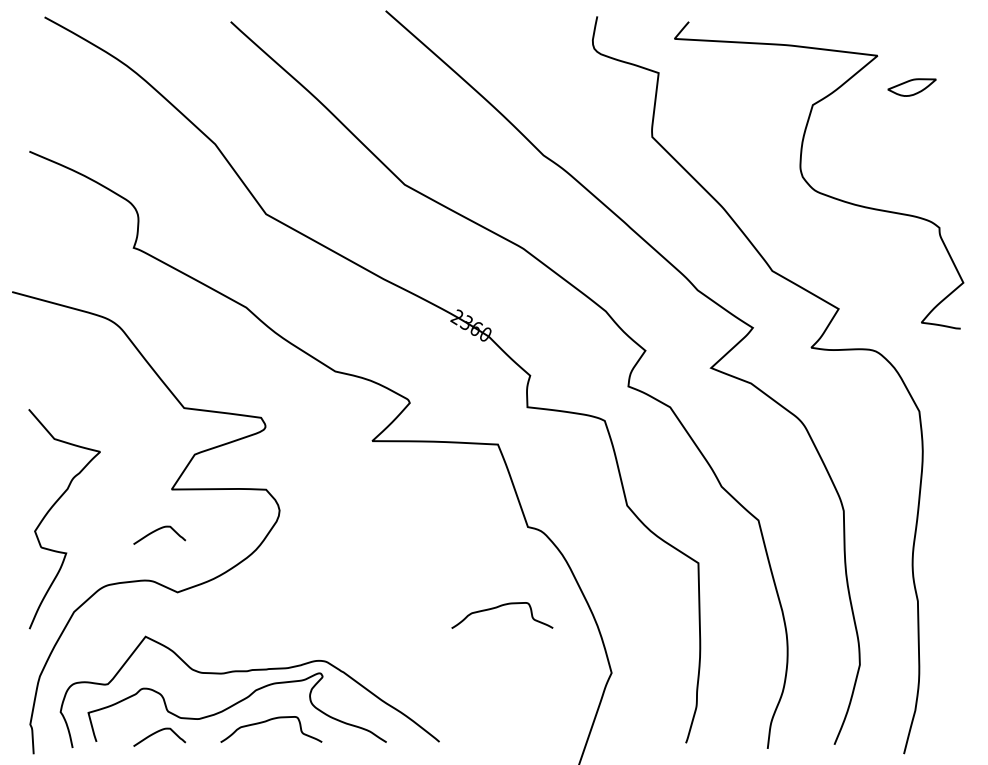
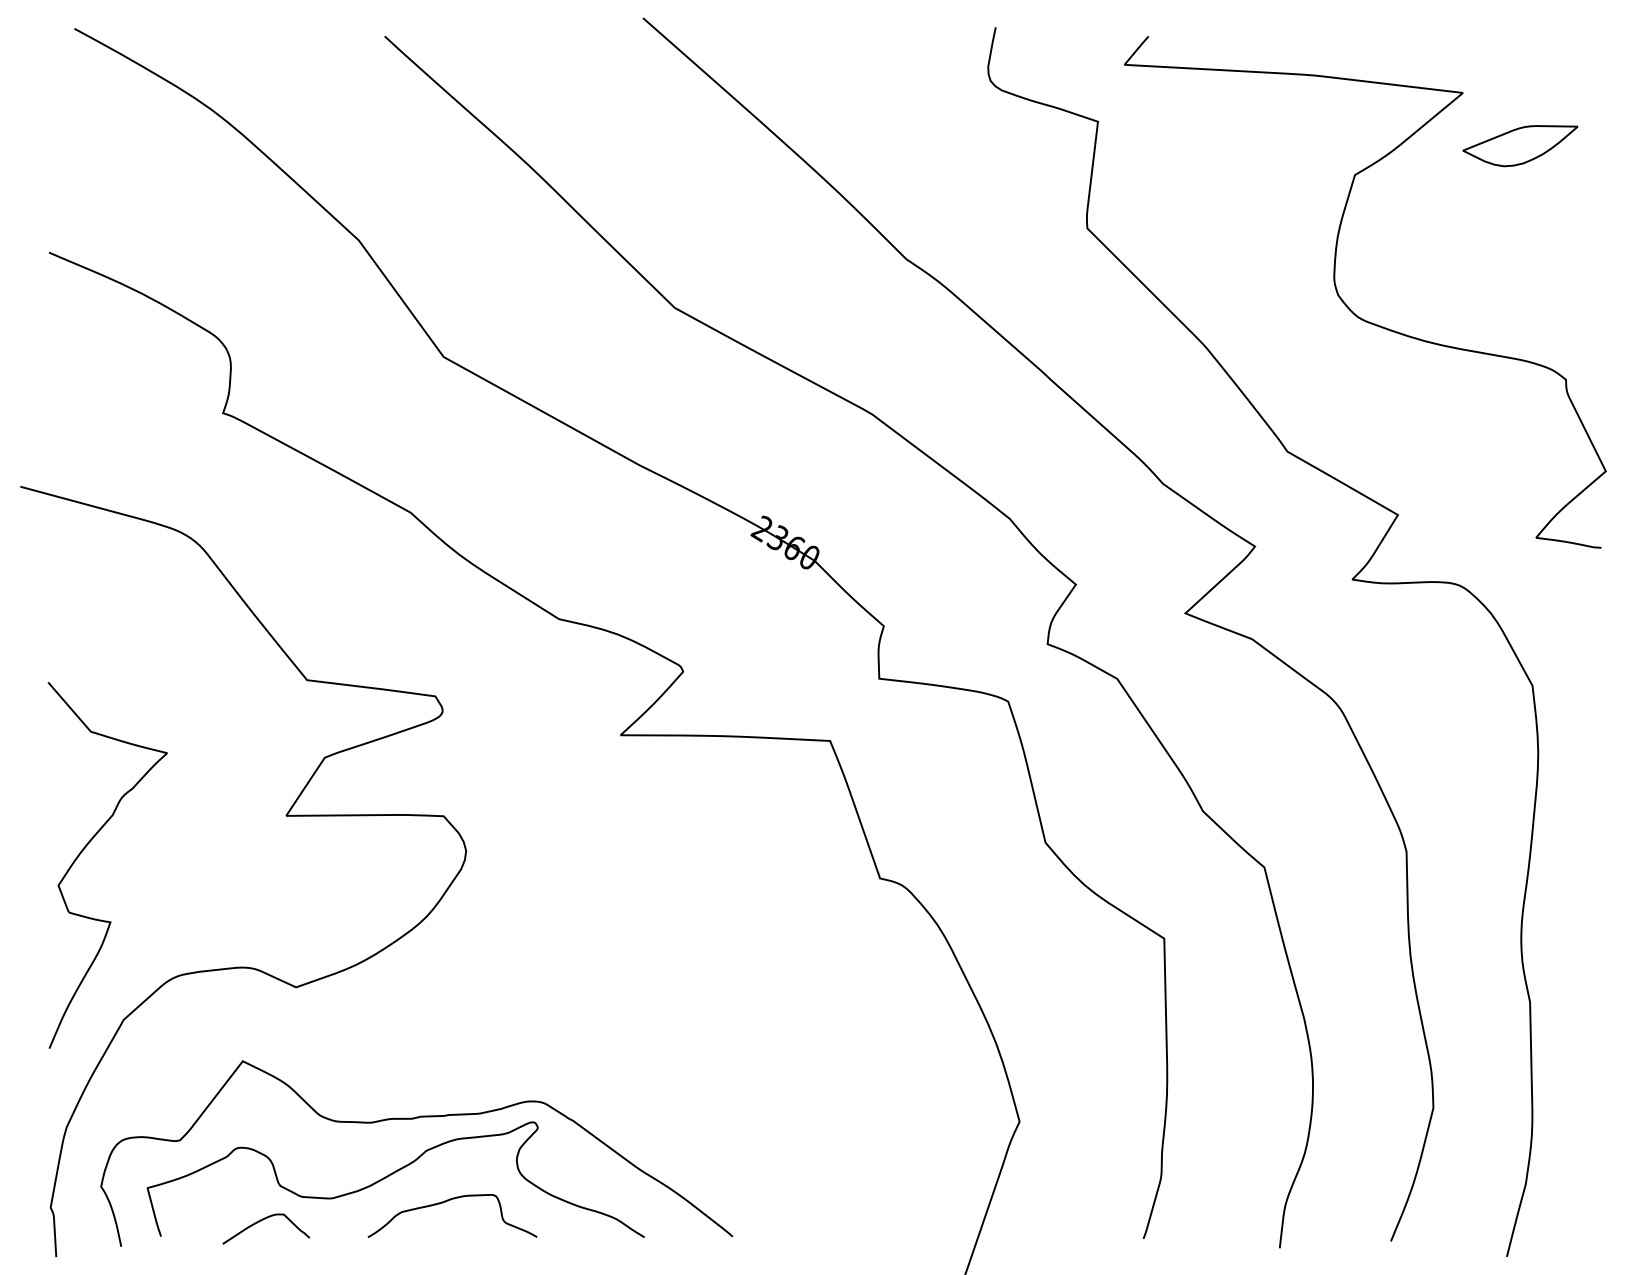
part: (911, 87) -> (1519, 145), size x1.43
curve: (158, 530) -> (264, 884), removed
curve: (499, 607) -> (832, 1012), removed

